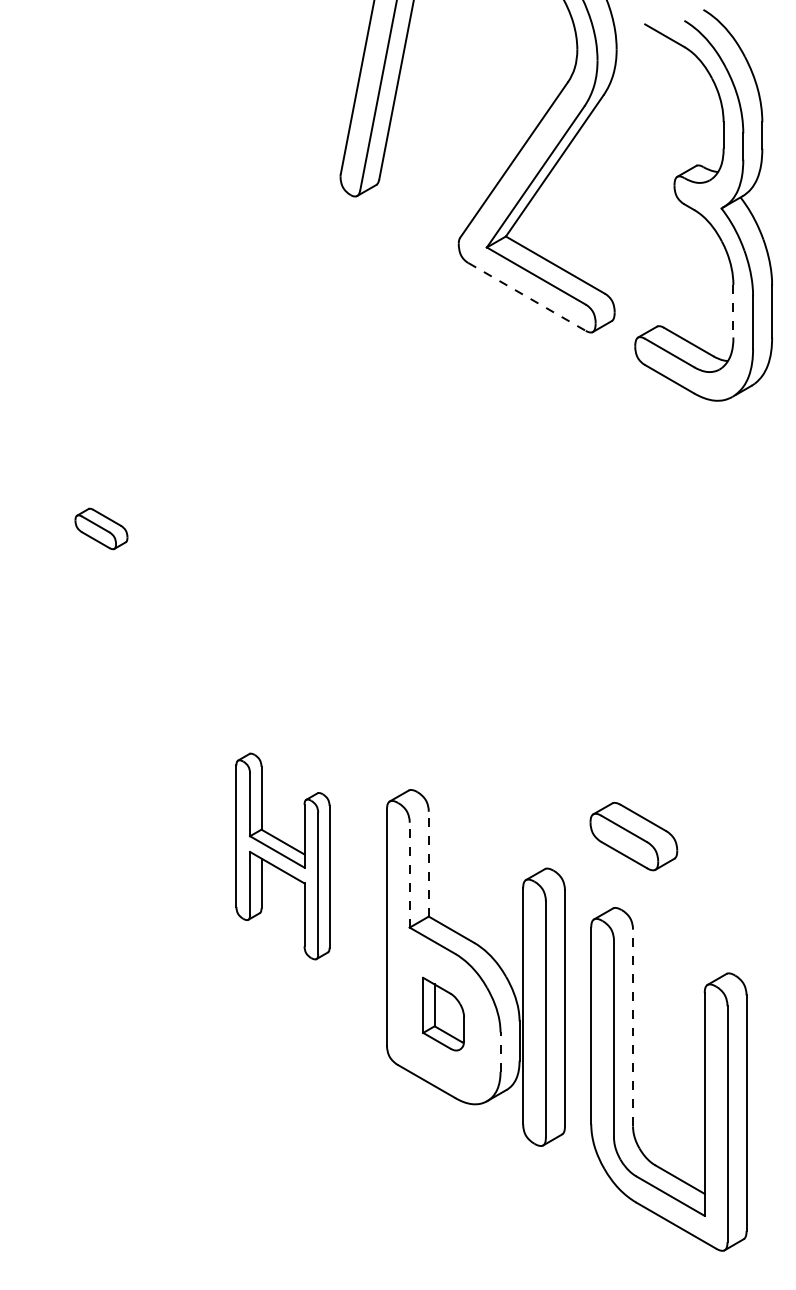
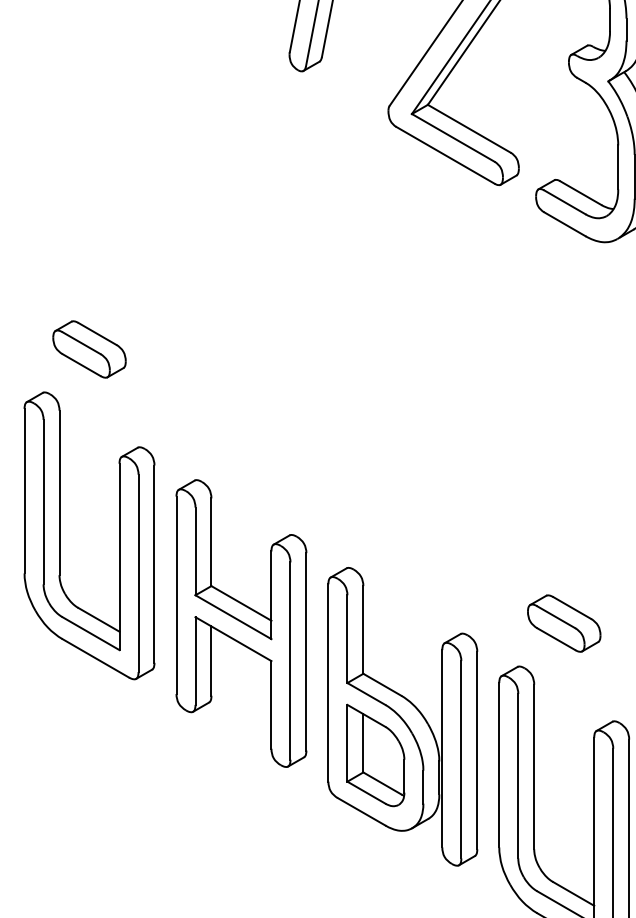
line: (527, 296) -> (445, 155), dashed -> solid
line: (733, 311) -> (618, 167), dashed -> solid
part: (101, 528) -> (89, 349), size x1.67
part: (66, 751) -> (60, 535), added
part: (633, 836) -> (563, 623), moved
part: (282, 856) -> (240, 623), size x1.67
line: (428, 863) -> (363, 629), dashed -> solid
line: (409, 874) -> (347, 638), dashed -> solid
part: (443, 1013) -> (375, 754), size x1.67
line: (633, 1027) -> (534, 766), dashed -> solid
line: (500, 1052) -> (423, 787), dashed -> solid

